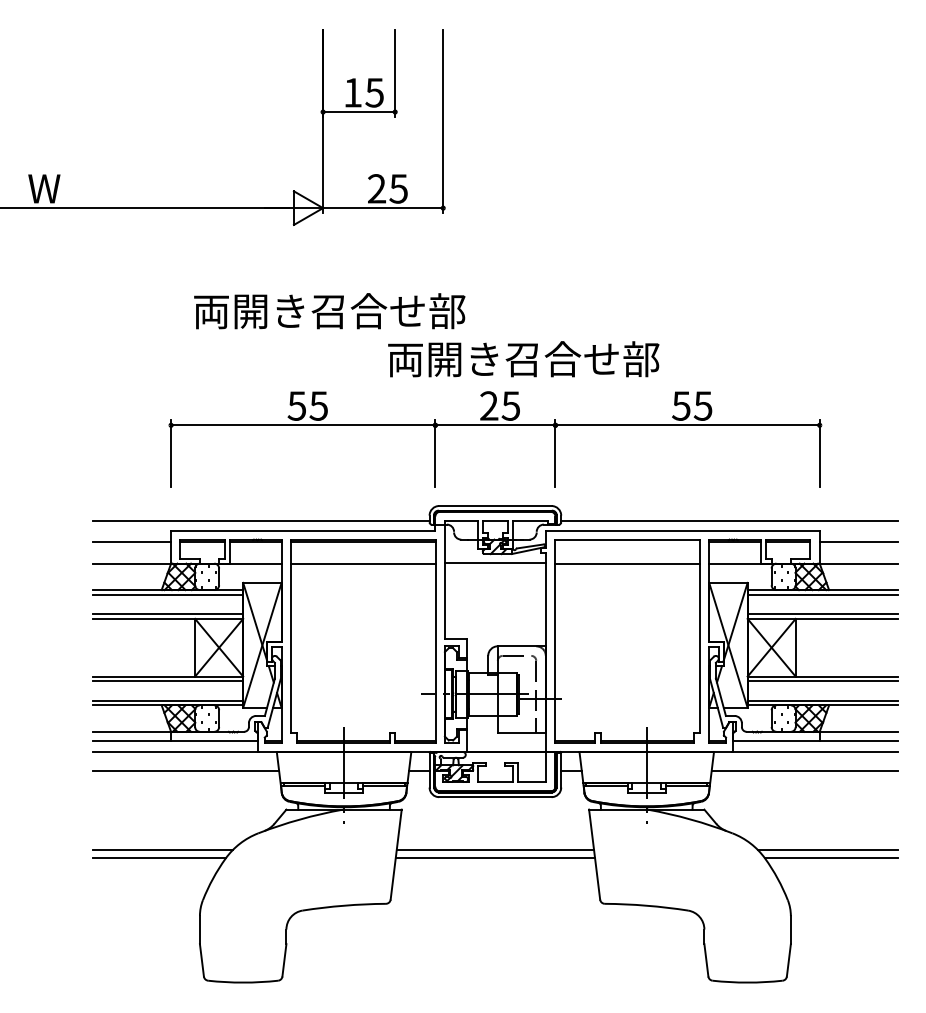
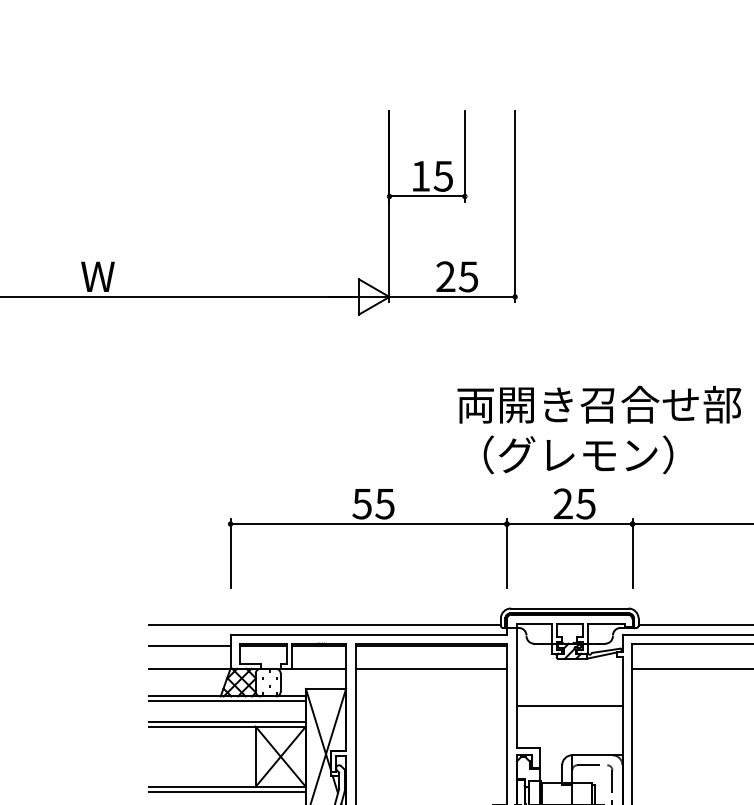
text: (329, 311) -> (599, 405), moved
text: (523, 358) -> (599, 454), 両開き召合せ部 -> （グレモン）
line: (494, 563) -> (568, 706), moved

